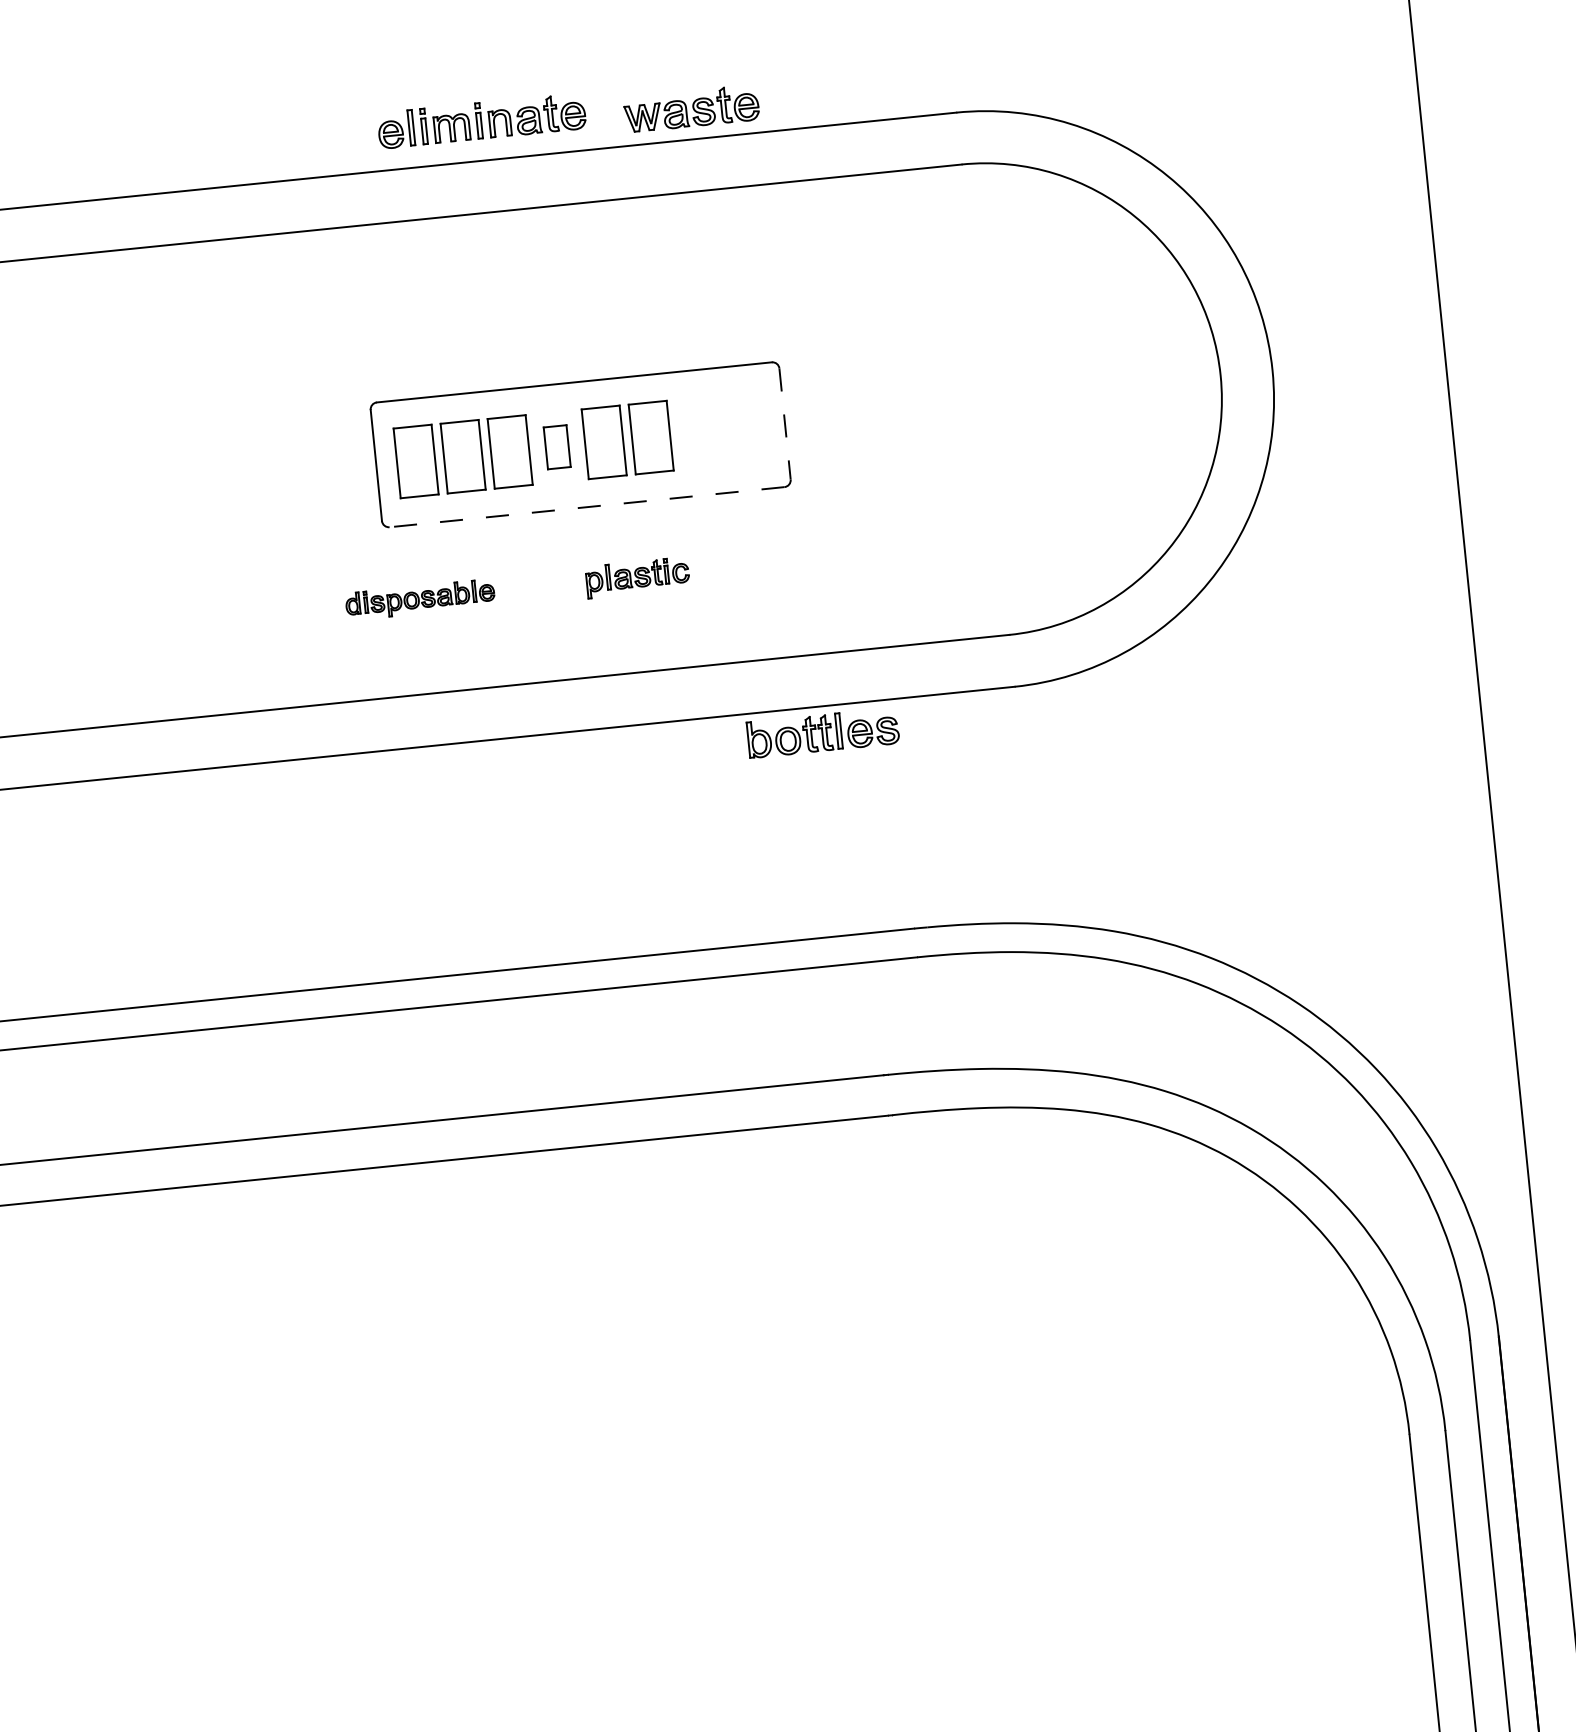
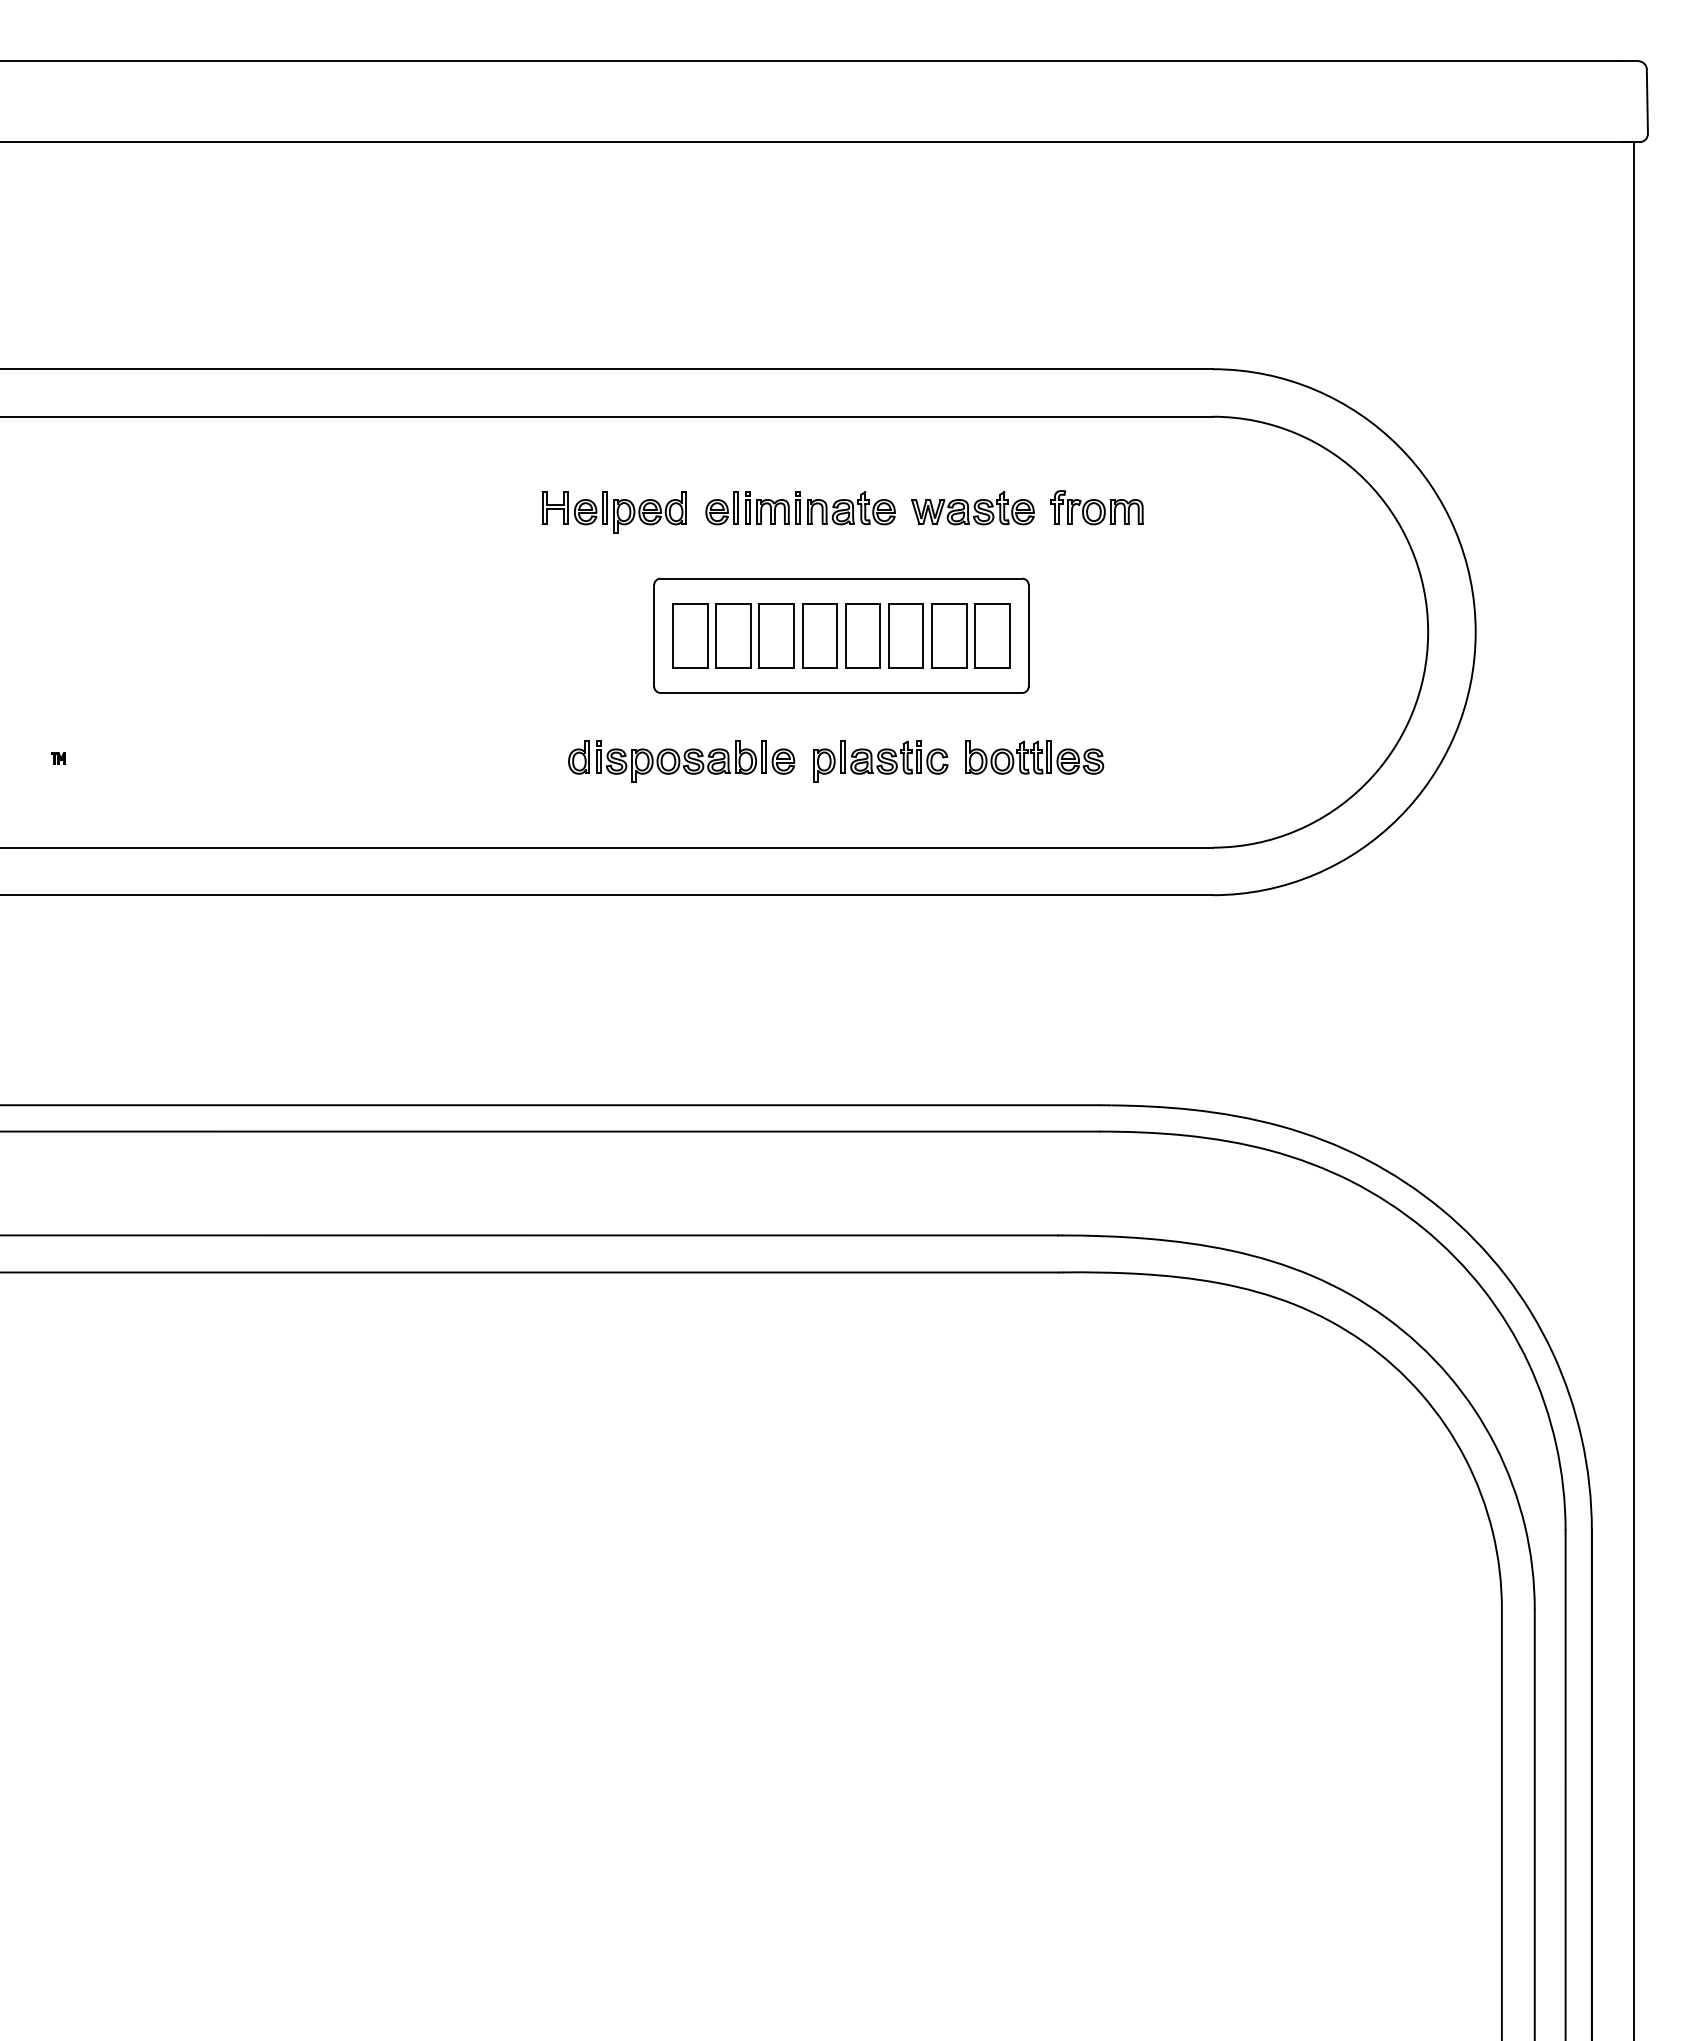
part: (691, 109) -> (972, 508), moved
part: (481, 121) -> (800, 508), moved
part: (844, 276) -> (1096, 507), added
part: (319, 335) -> (614, 512), added
line: (784, 423) -> (1028, 635), dashed -> solid
part: (721, 430) -> (970, 635), added
part: (556, 446) -> (819, 635), size x1.67
line: (587, 506) -> (841, 692), dashed -> solid
part: (637, 577) -> (880, 761), size x1.43
part: (420, 599) -> (681, 761), size x1.67
part: (822, 733) -> (1034, 757), moved

